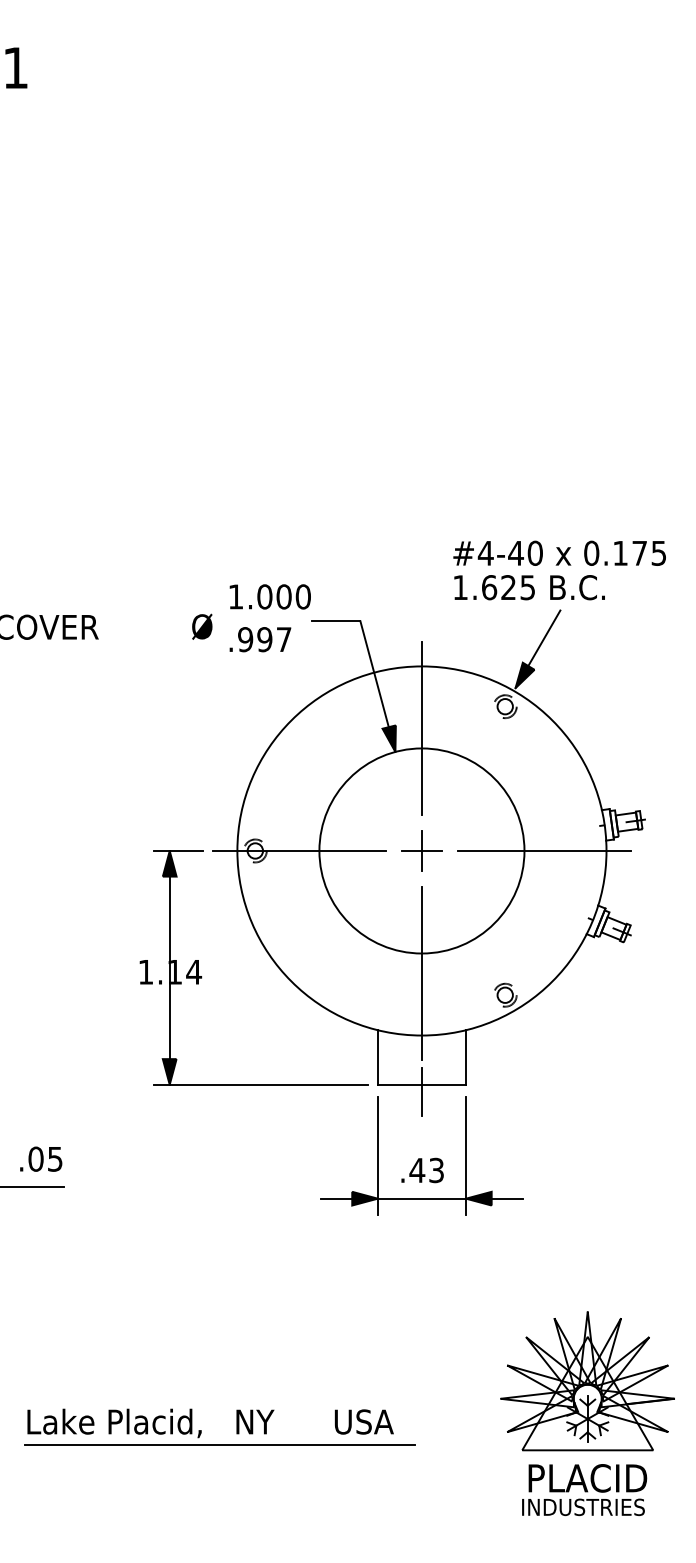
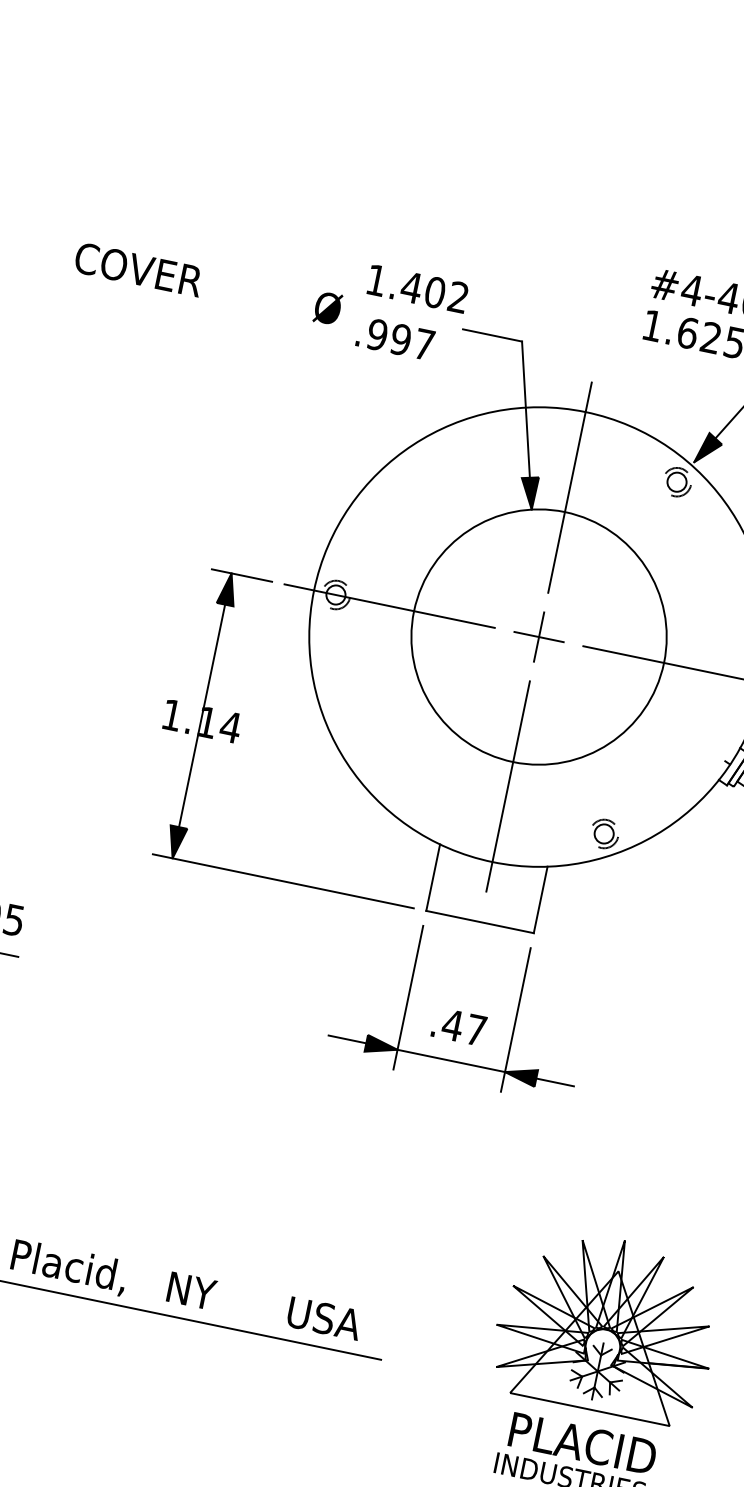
text: (283, 596) -> (434, 291), 1.000 -> 1.402
line: (421, 1091) -> (477, 930), removed
text: (436, 1170) -> (476, 1030), .43 -> .47

